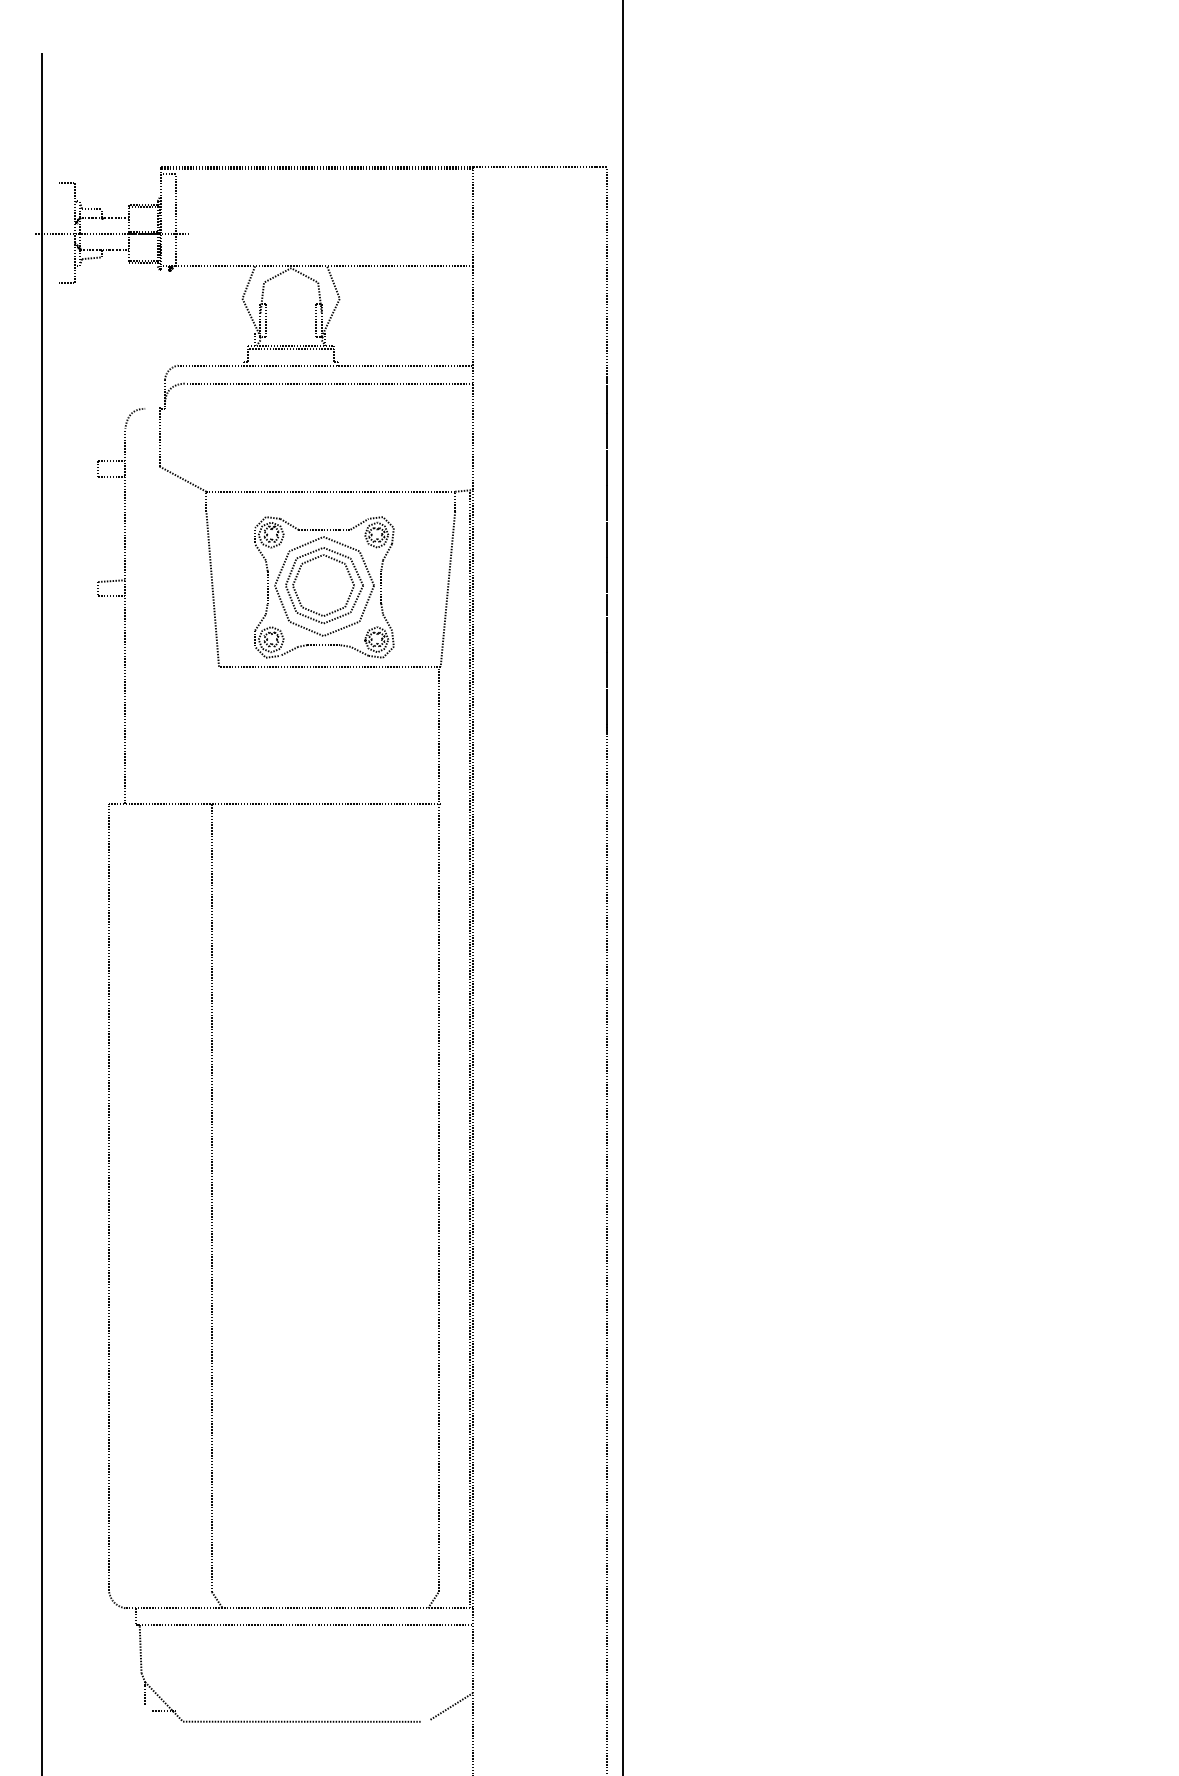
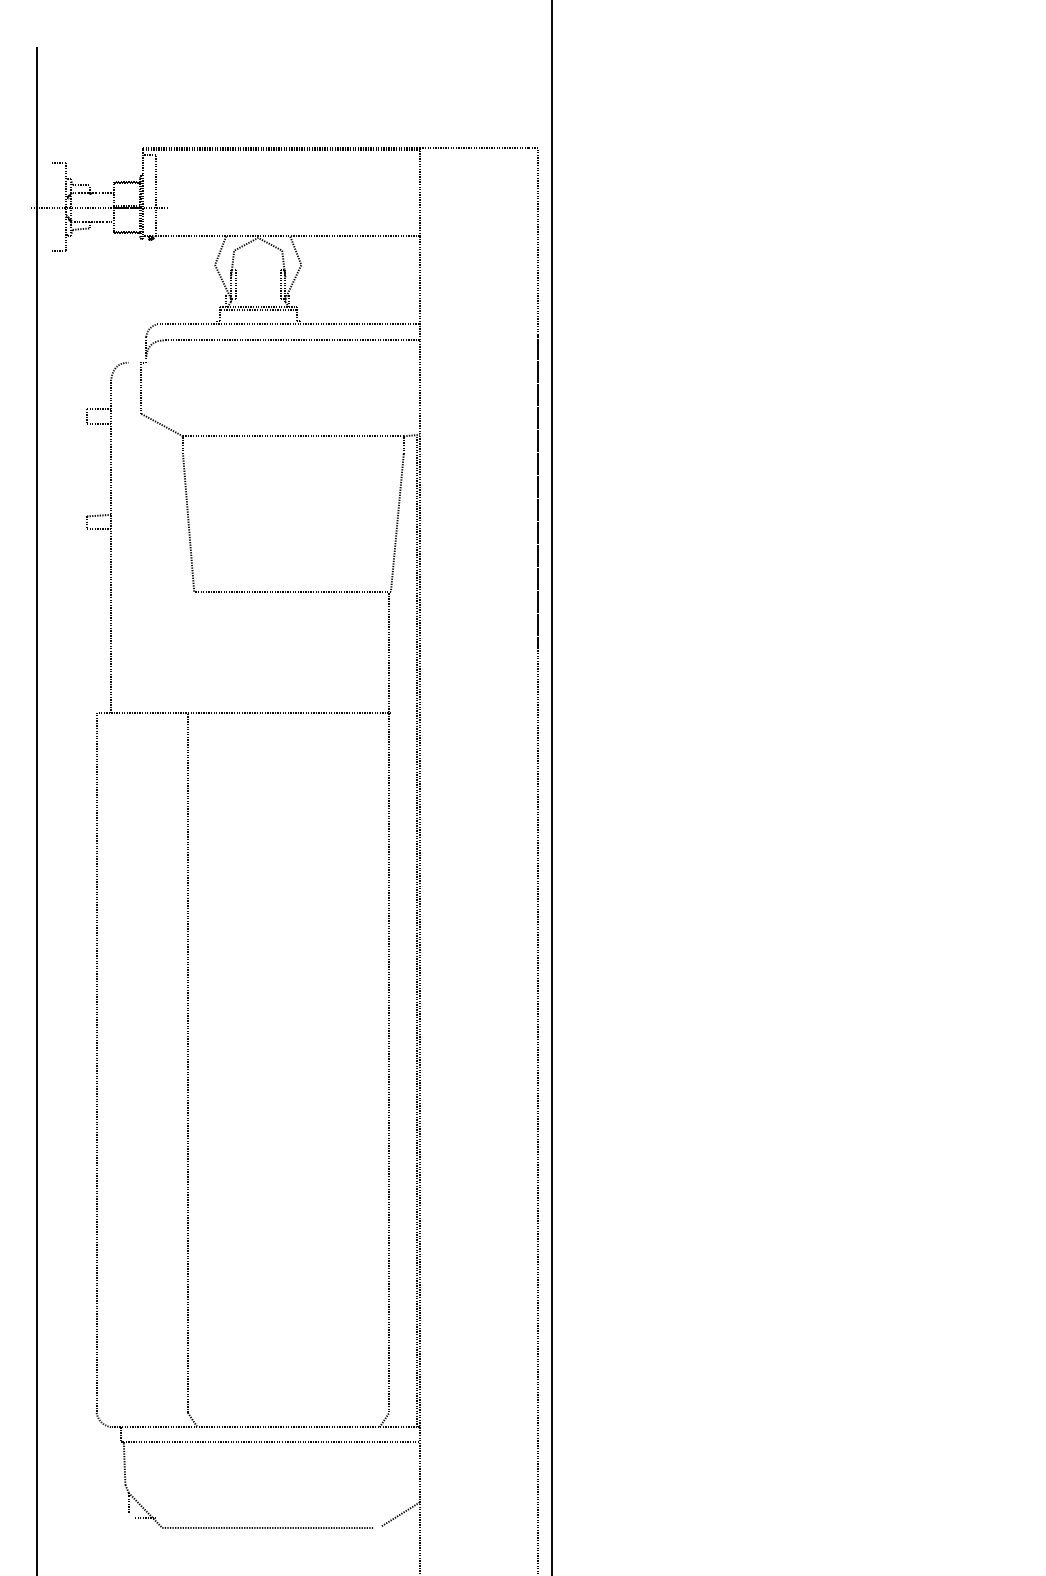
part: (334, 610) -> (296, 541), removed

